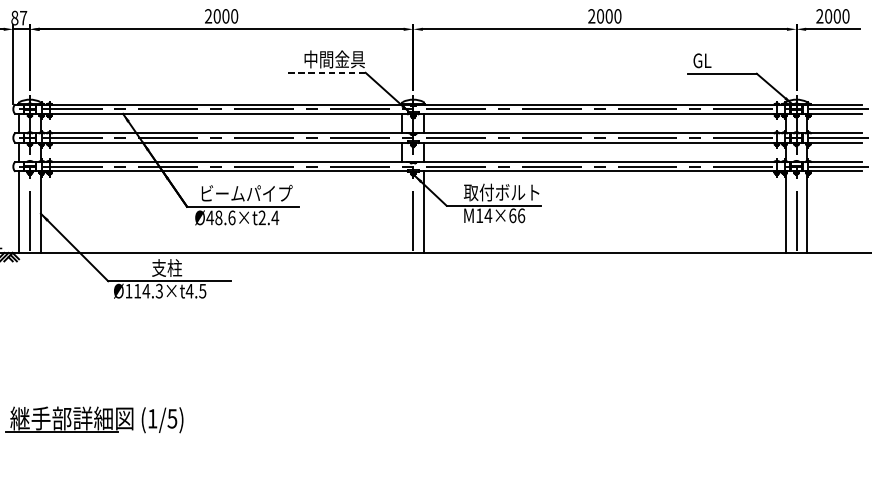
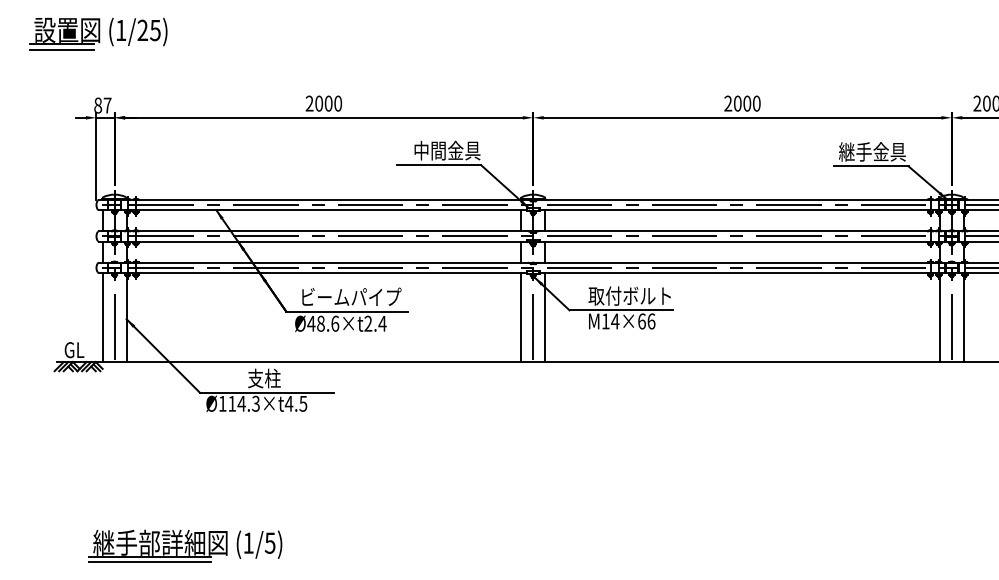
text: (723, 60) -> (872, 151), GL -> 継手金具
line: (327, 72) -> (439, 165), dashed -> solid
line: (402, 212) -> (521, 317), added
line: (61, 436) -> (149, 562), added

